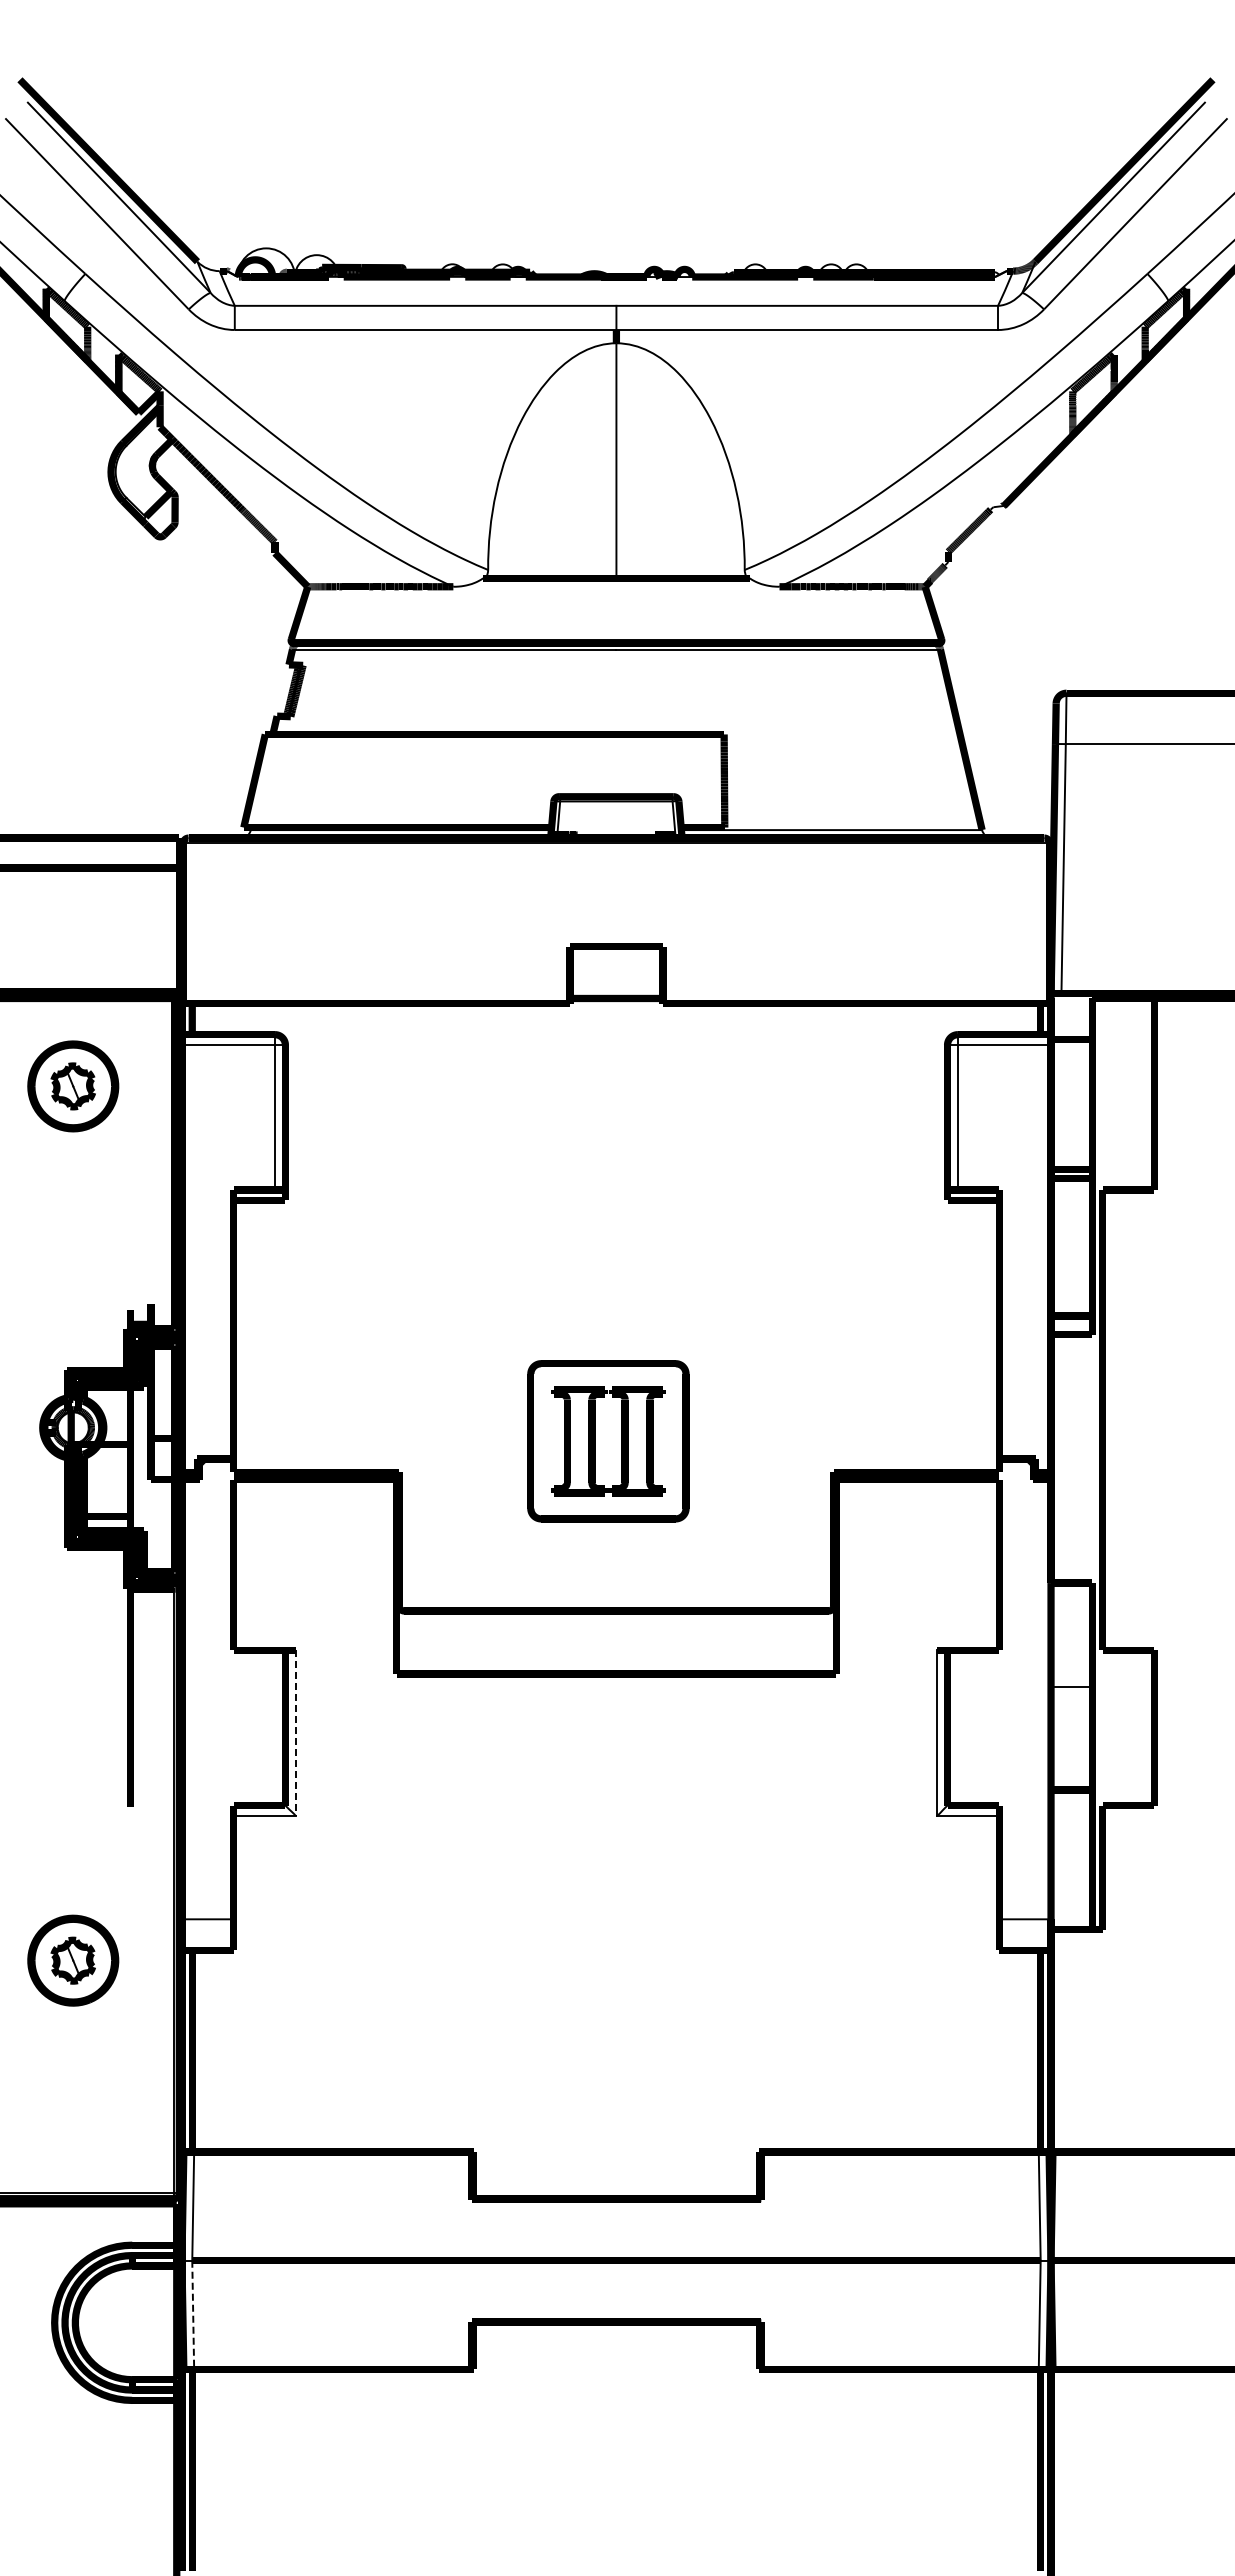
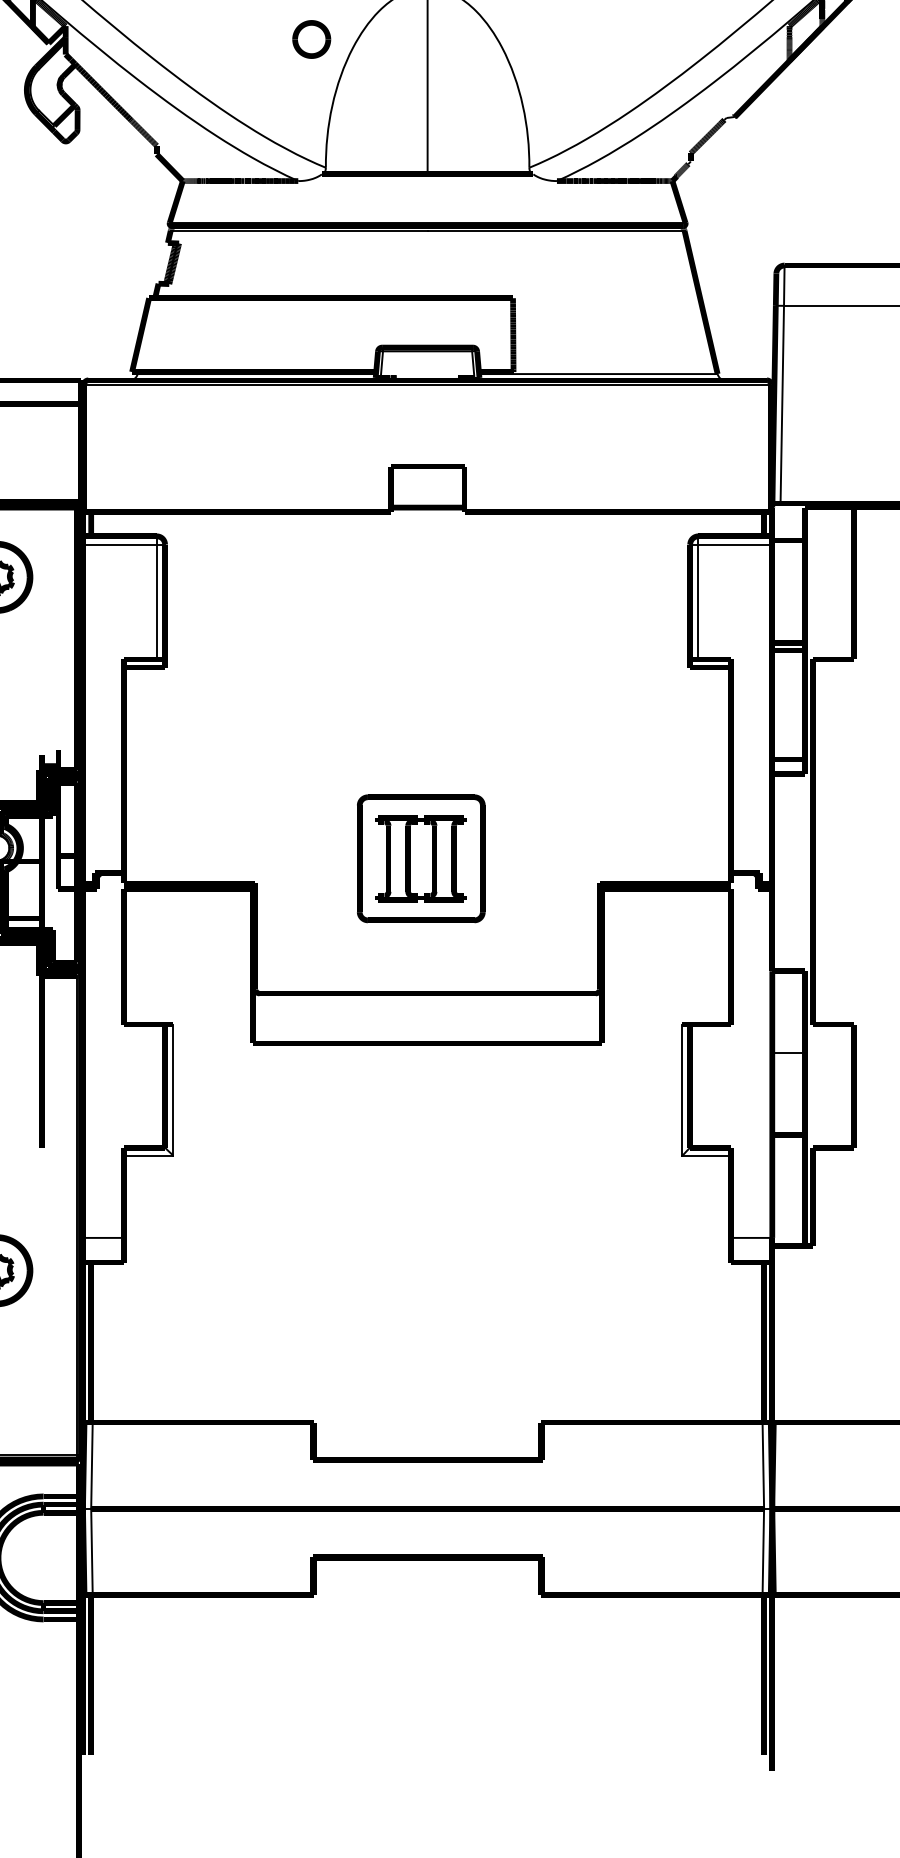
part: (469, 407) -> (311, 38), added
line: (295, 1733) -> (173, 1090), dashed -> solid
line: (193, 2315) -> (92, 1552), dashed -> solid

